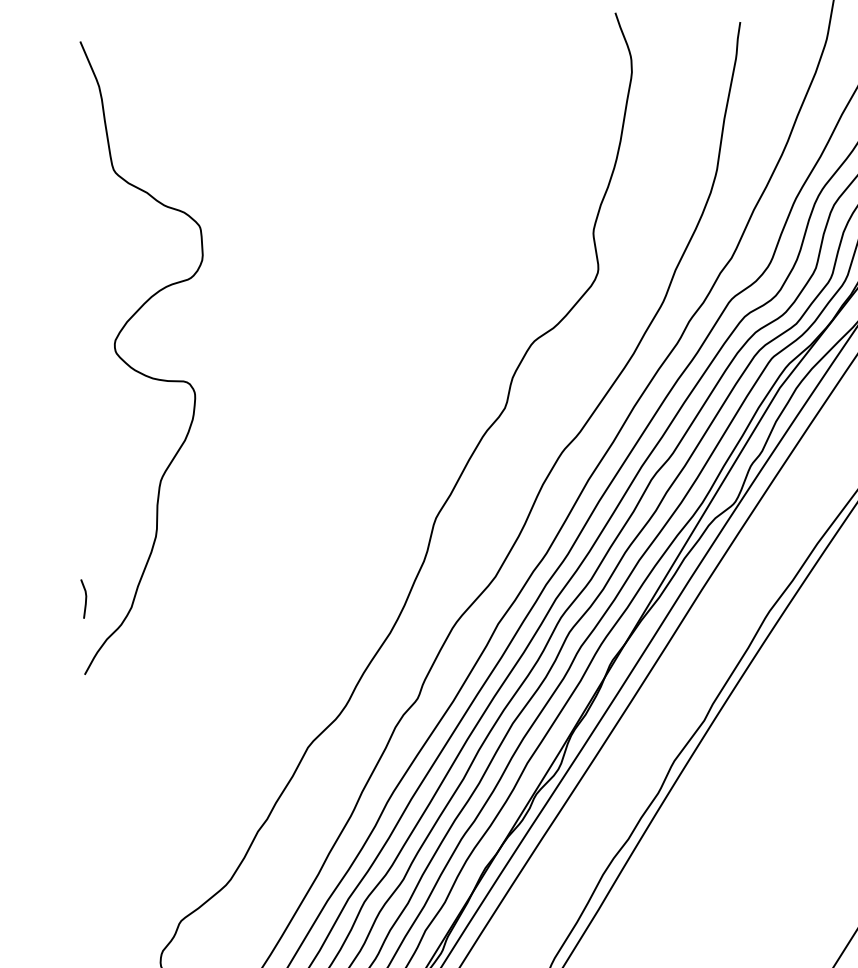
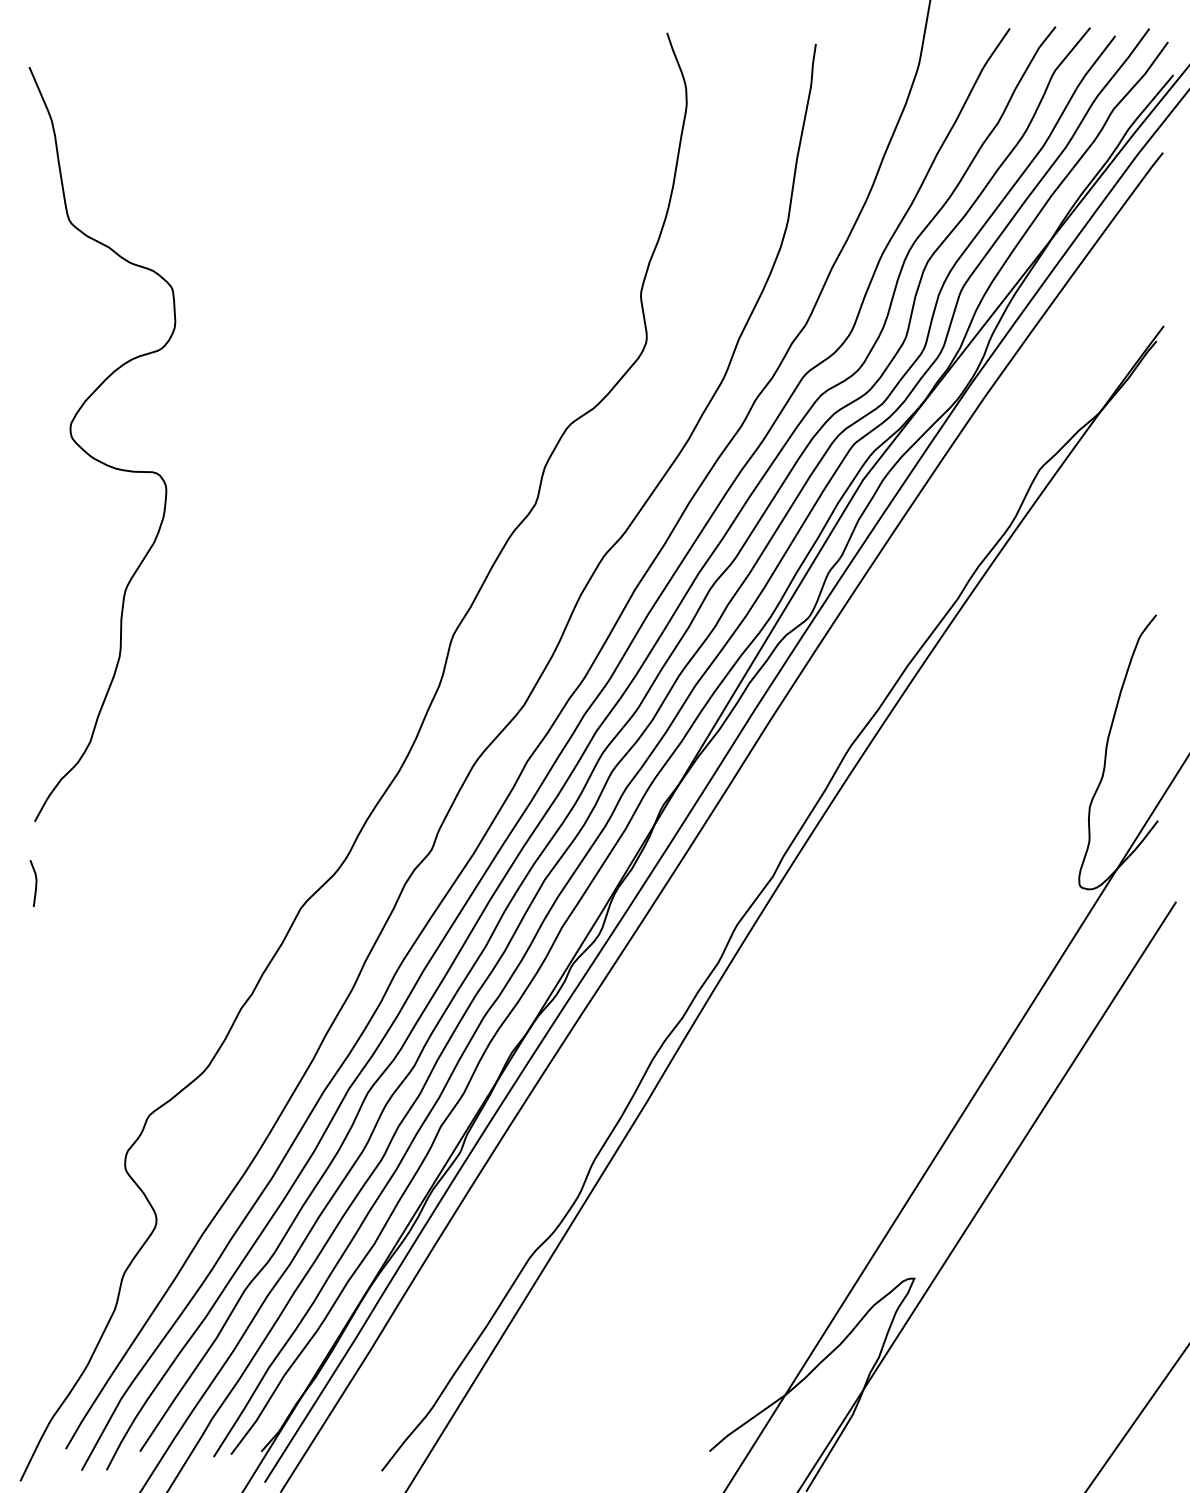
line: (85, 599) -> (35, 883), moved

